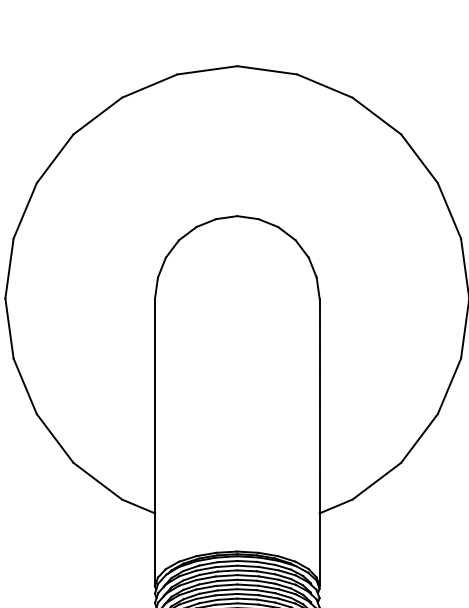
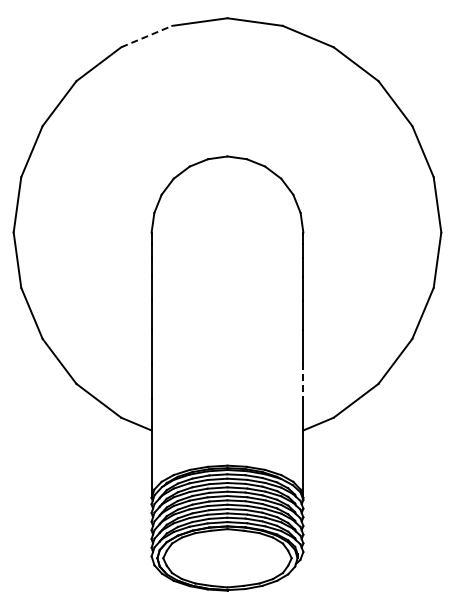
line: (149, 85) -> (146, 36), solid -> dashed
line: (319, 460) -> (303, 381), solid -> dashed

